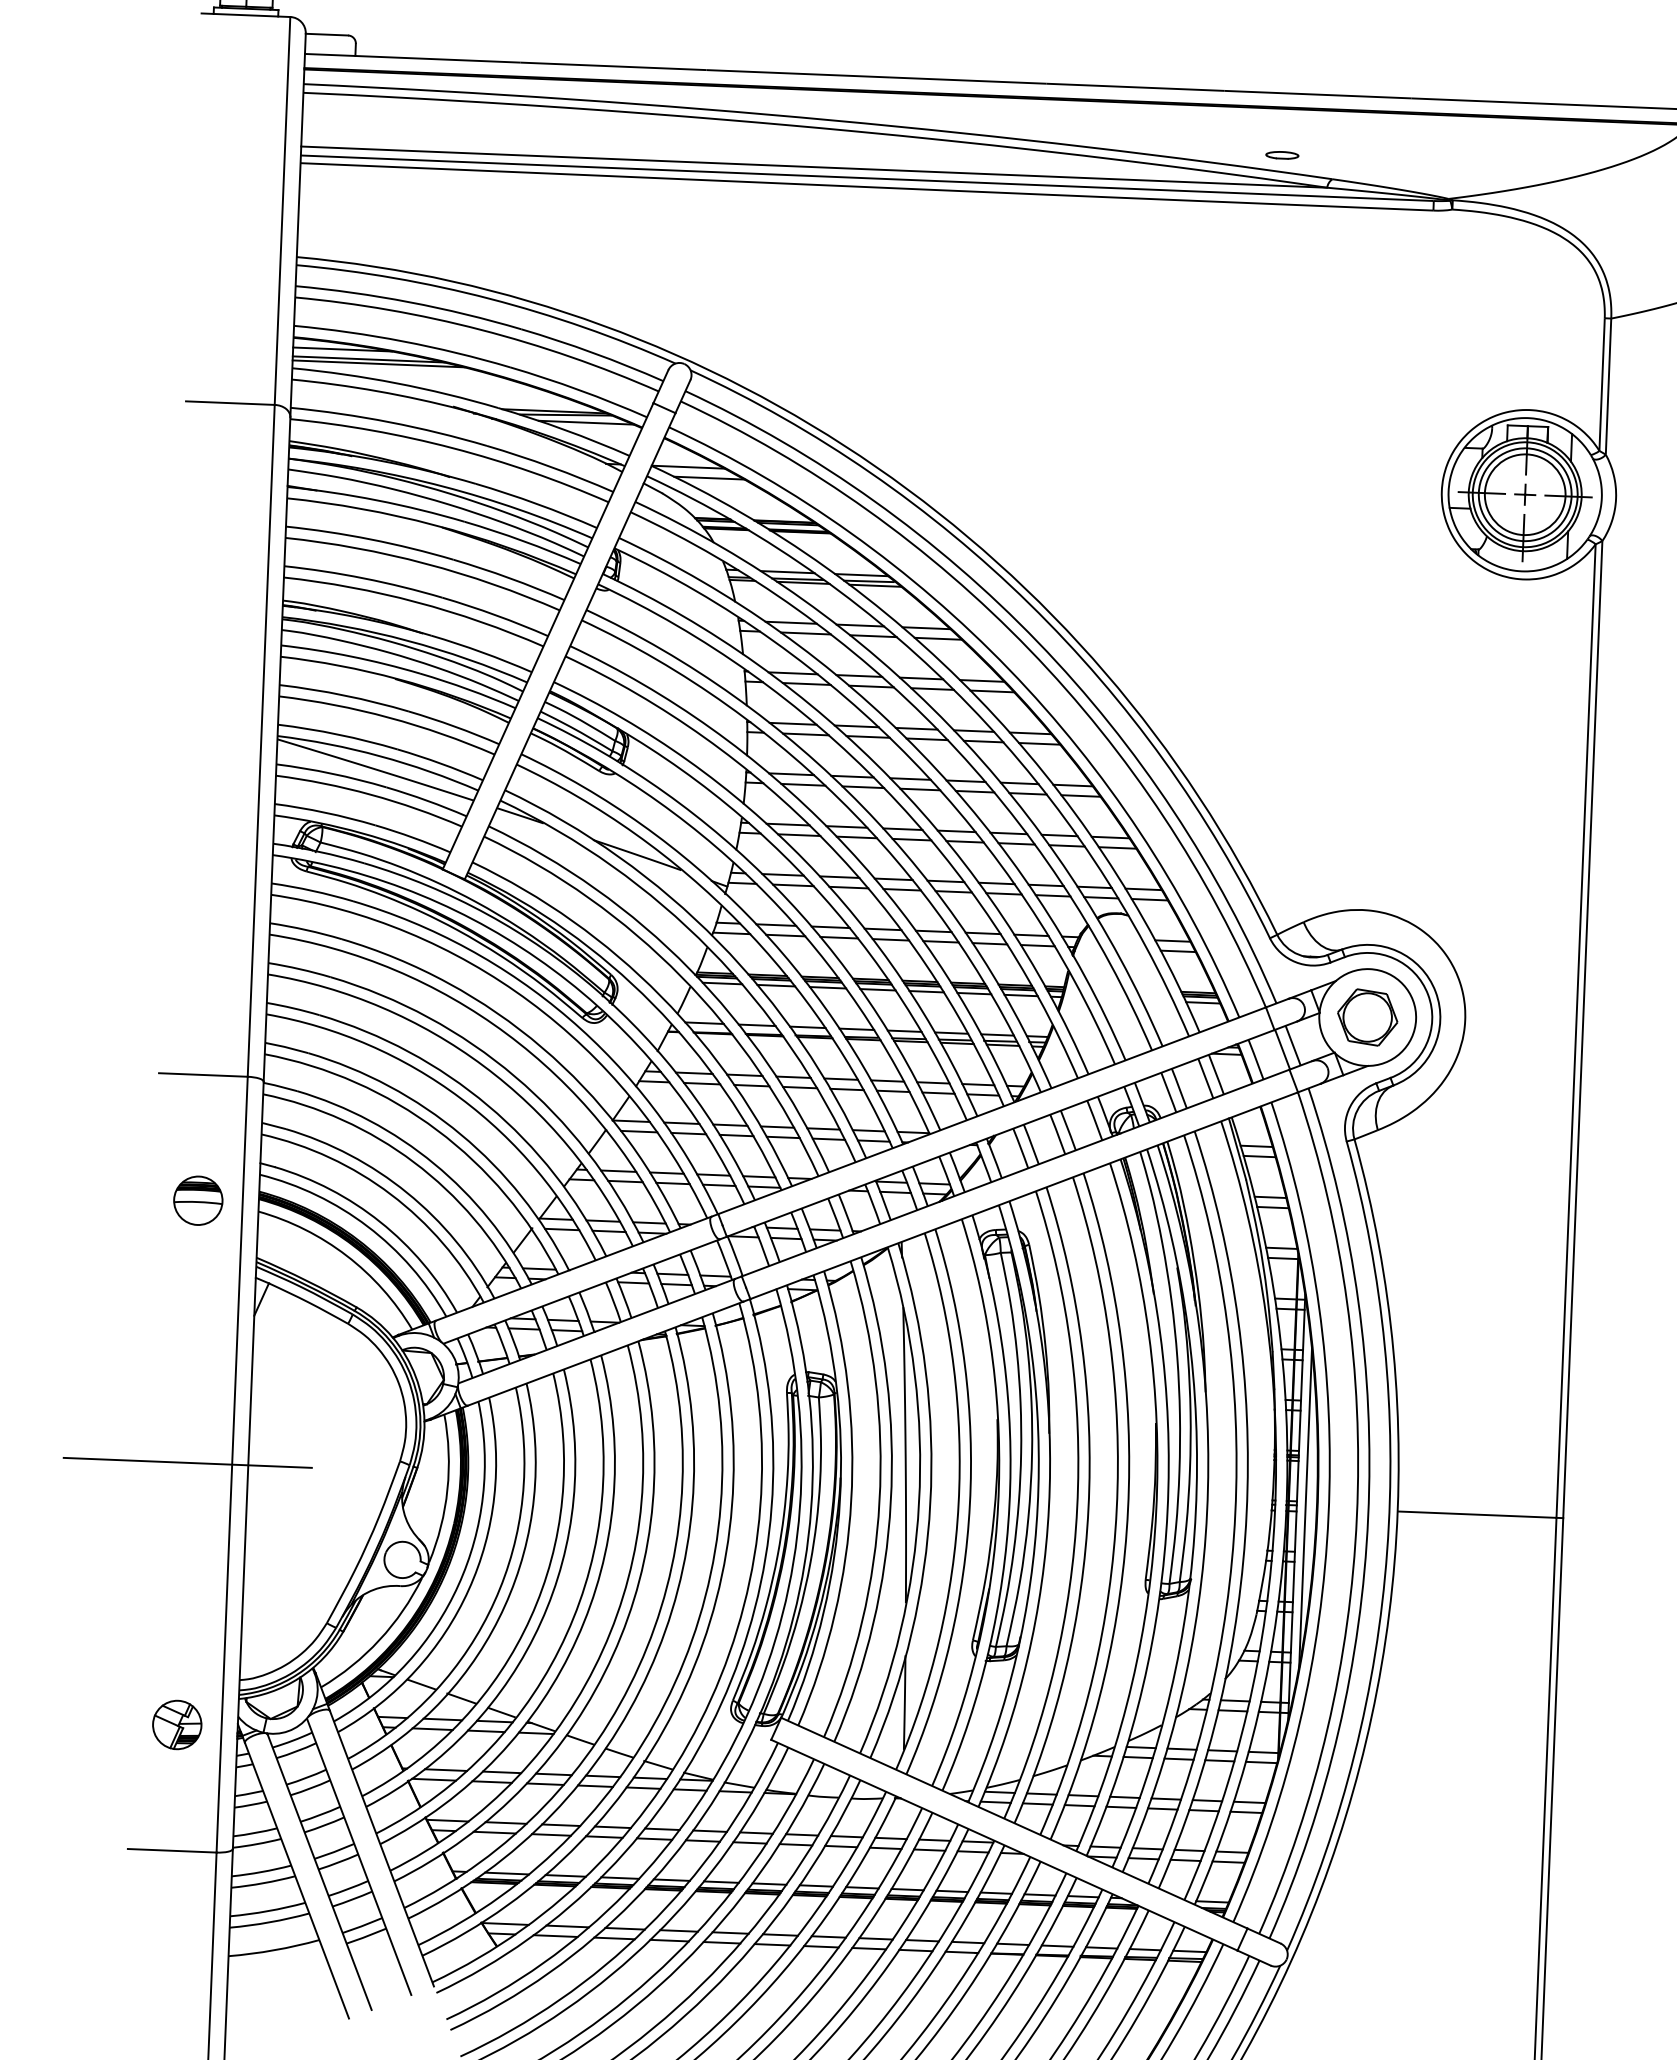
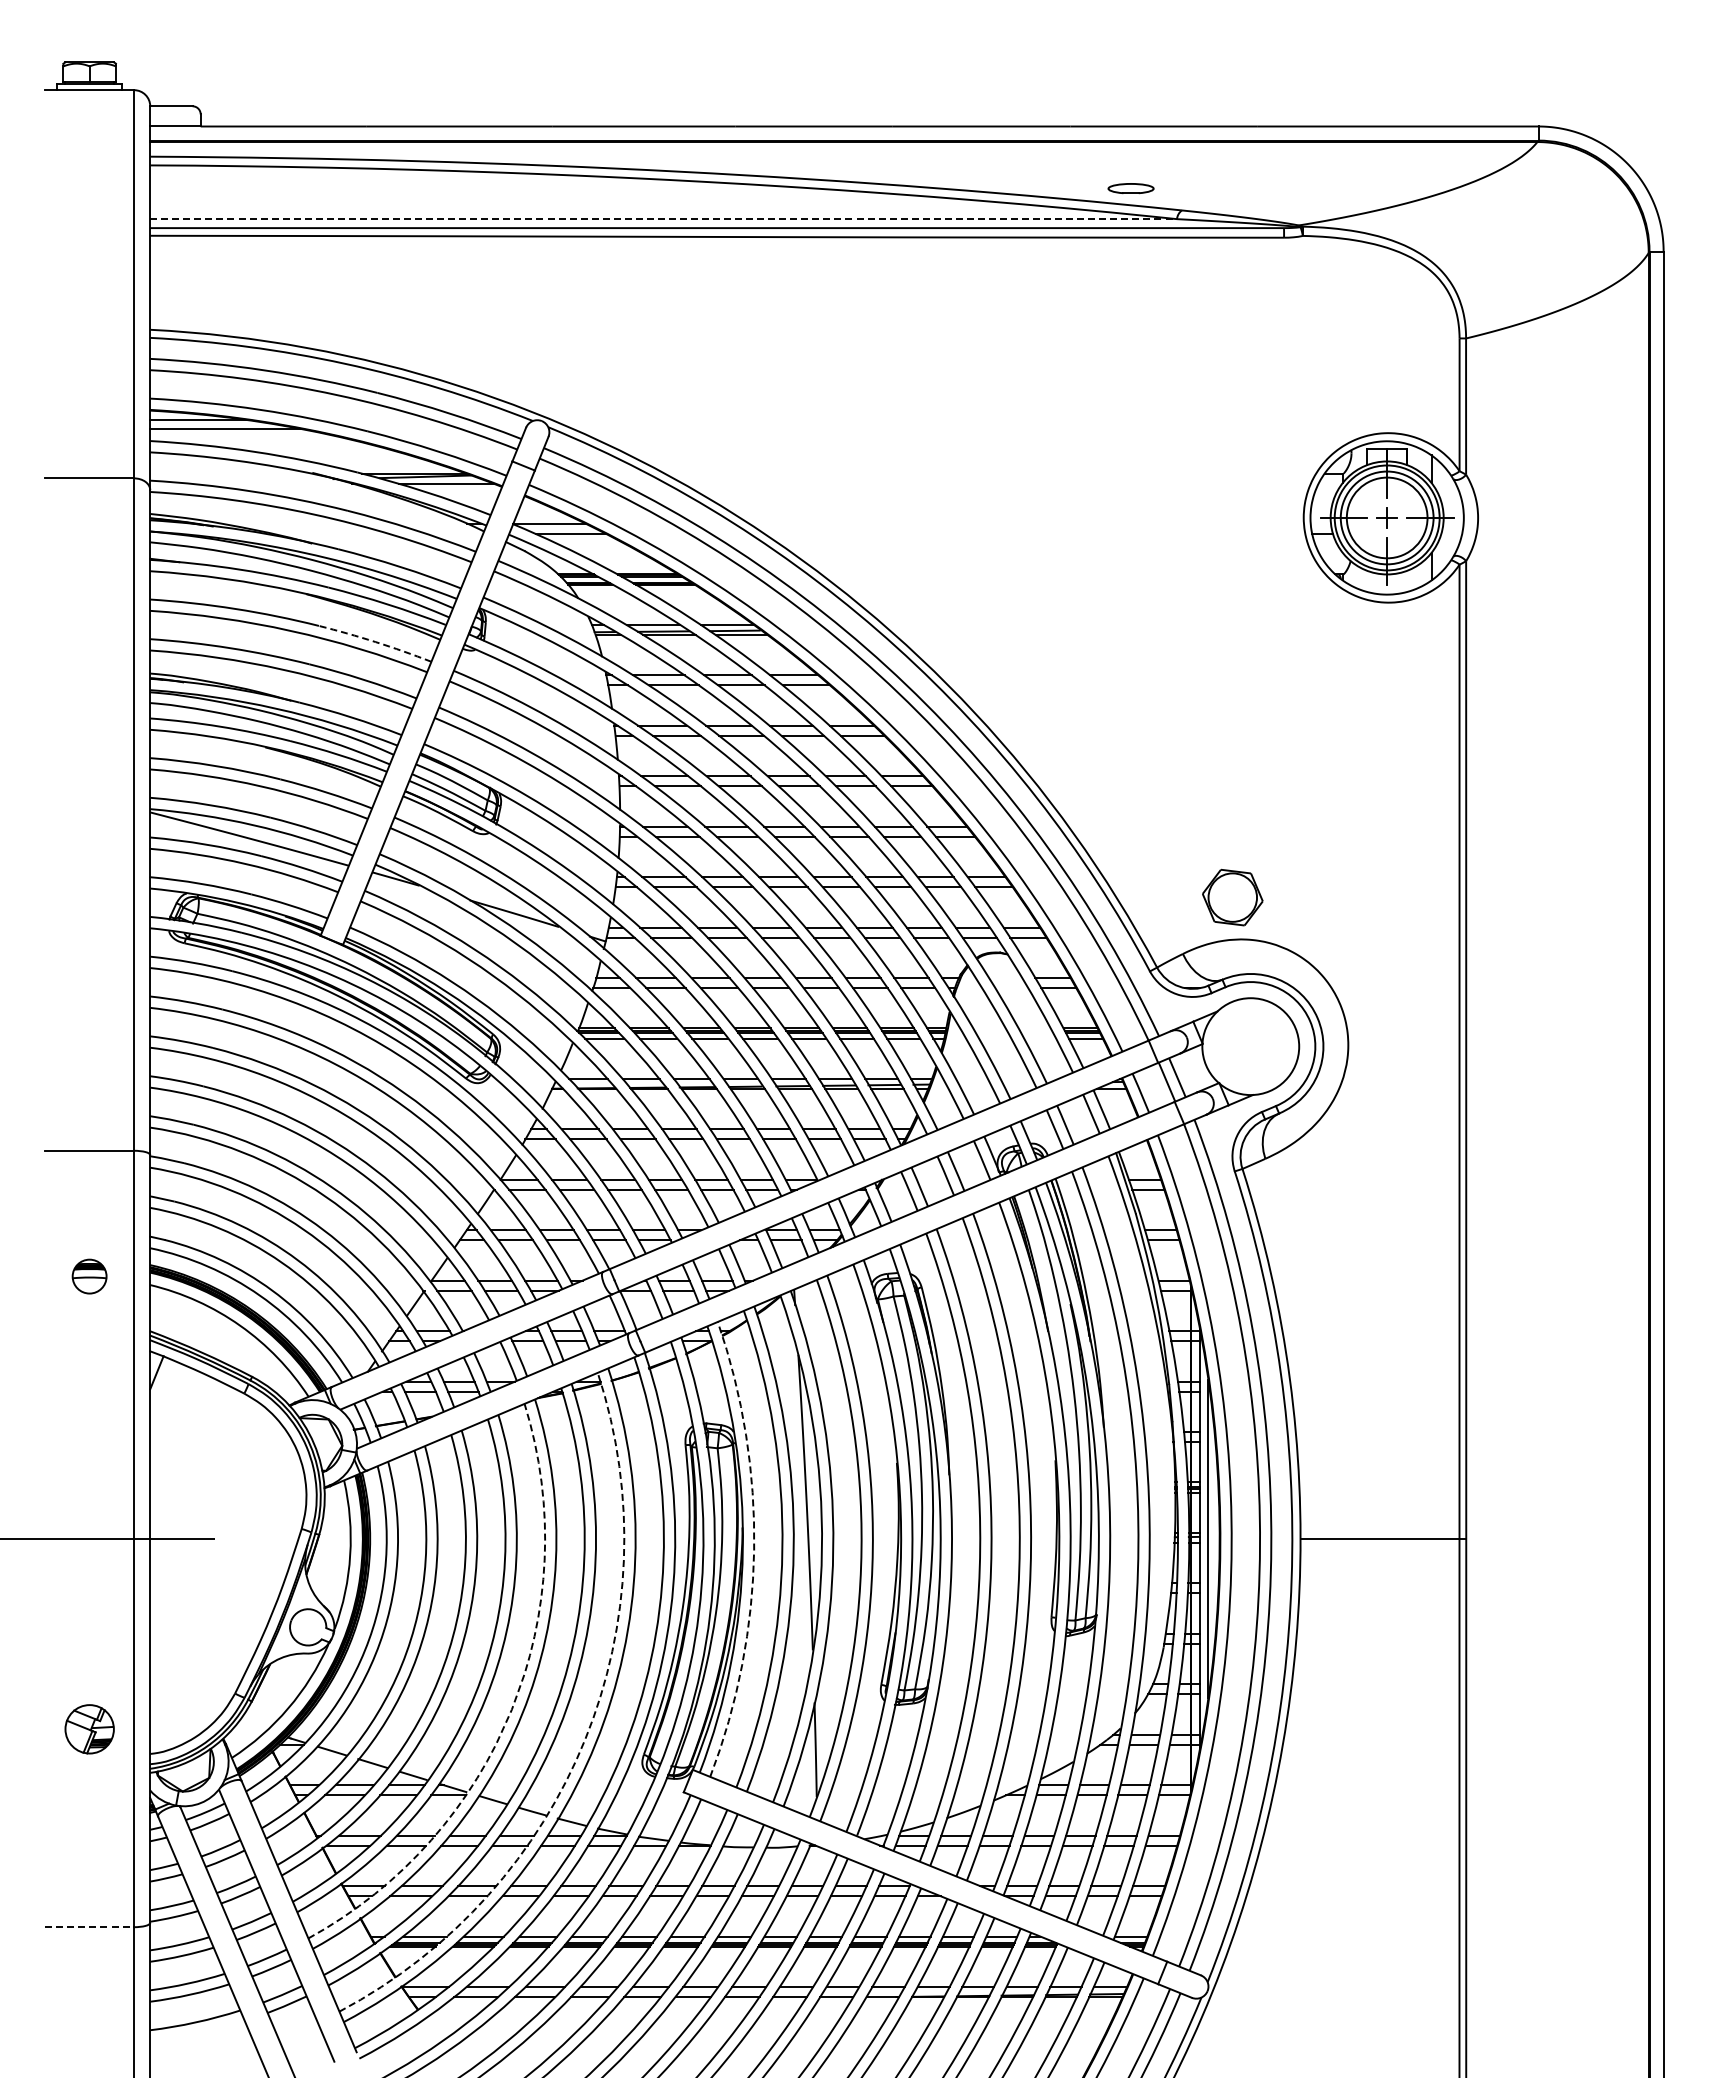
part: (1281, 155) -> (1130, 188), size x1.4
line: (815, 167) -> (664, 219), solid -> dashed
line: (378, 364) -> (236, 433), removed
arc: (509, 578) -> (375, 642), solid -> dashed
part: (1367, 1017) -> (1232, 897), moved
part: (198, 1200) -> (89, 1276), size x0.7
arc: (851, 1501) -> (754, 1550), solid -> dashed
arc: (602, 1650) -> (511, 1709), solid -> dashed
arc: (675, 1683) -> (585, 1739), solid -> dashed
part: (177, 1725) -> (89, 1729), moved
line: (173, 1851) -> (90, 1927), solid -> dashed

